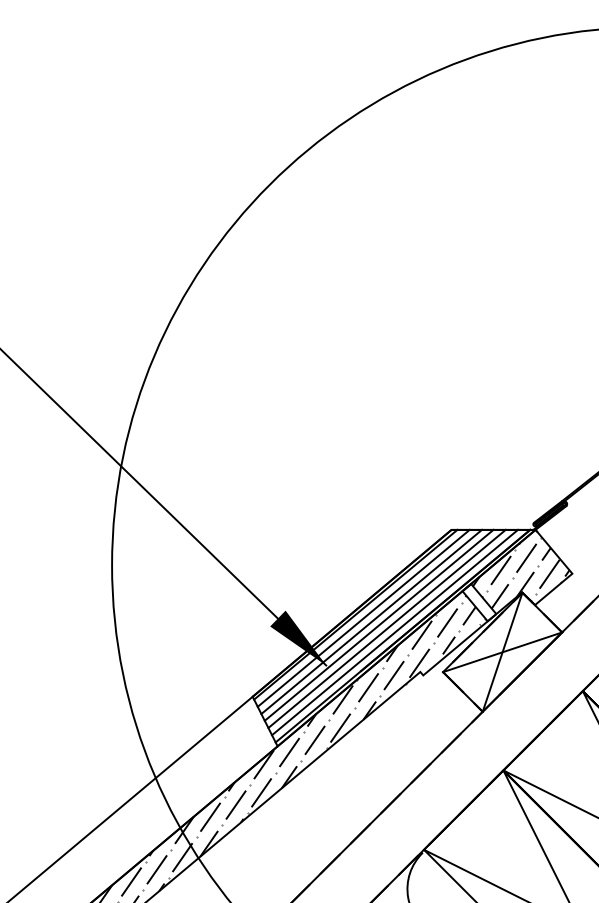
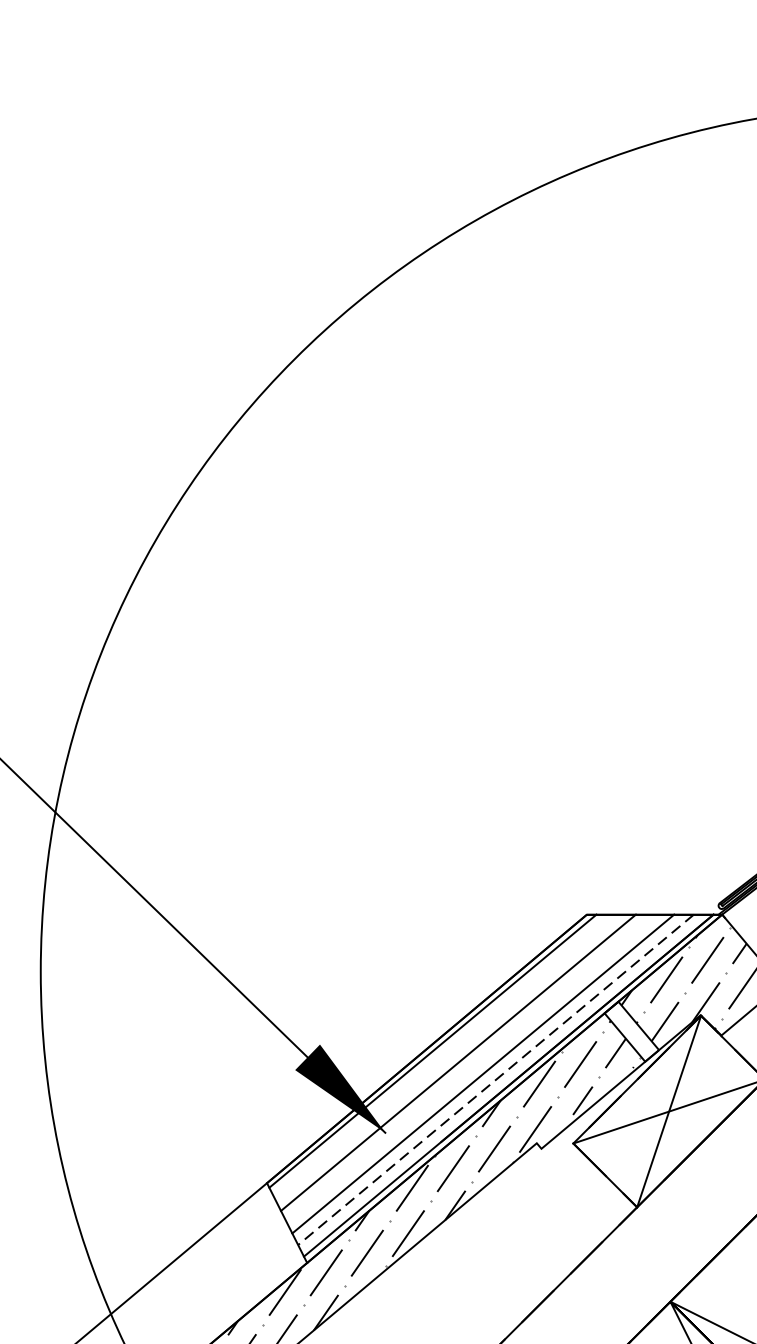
line: (363, 617) -> (445, 1055), removed
line: (378, 624) -> (469, 1066), removed
line: (394, 632) -> (495, 1079), solid -> dashed

